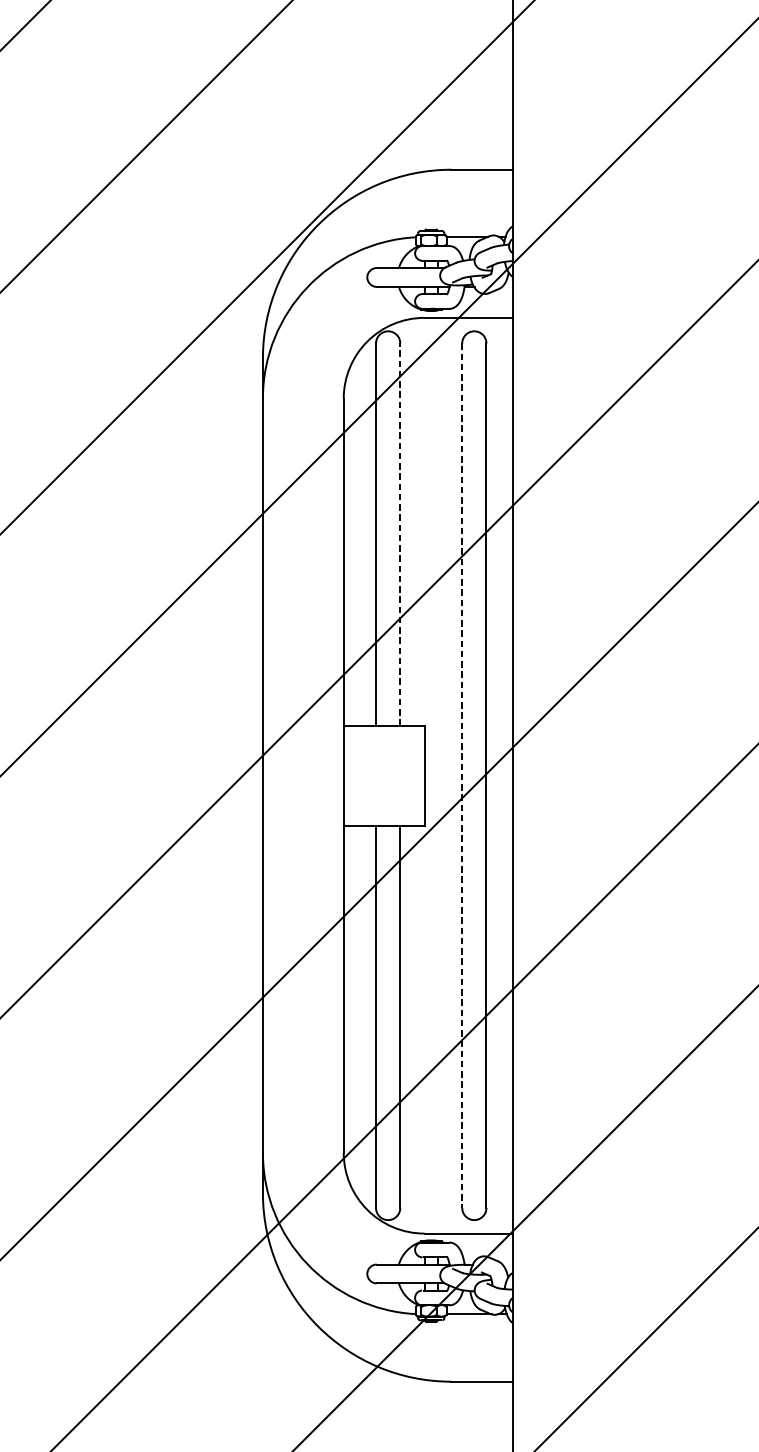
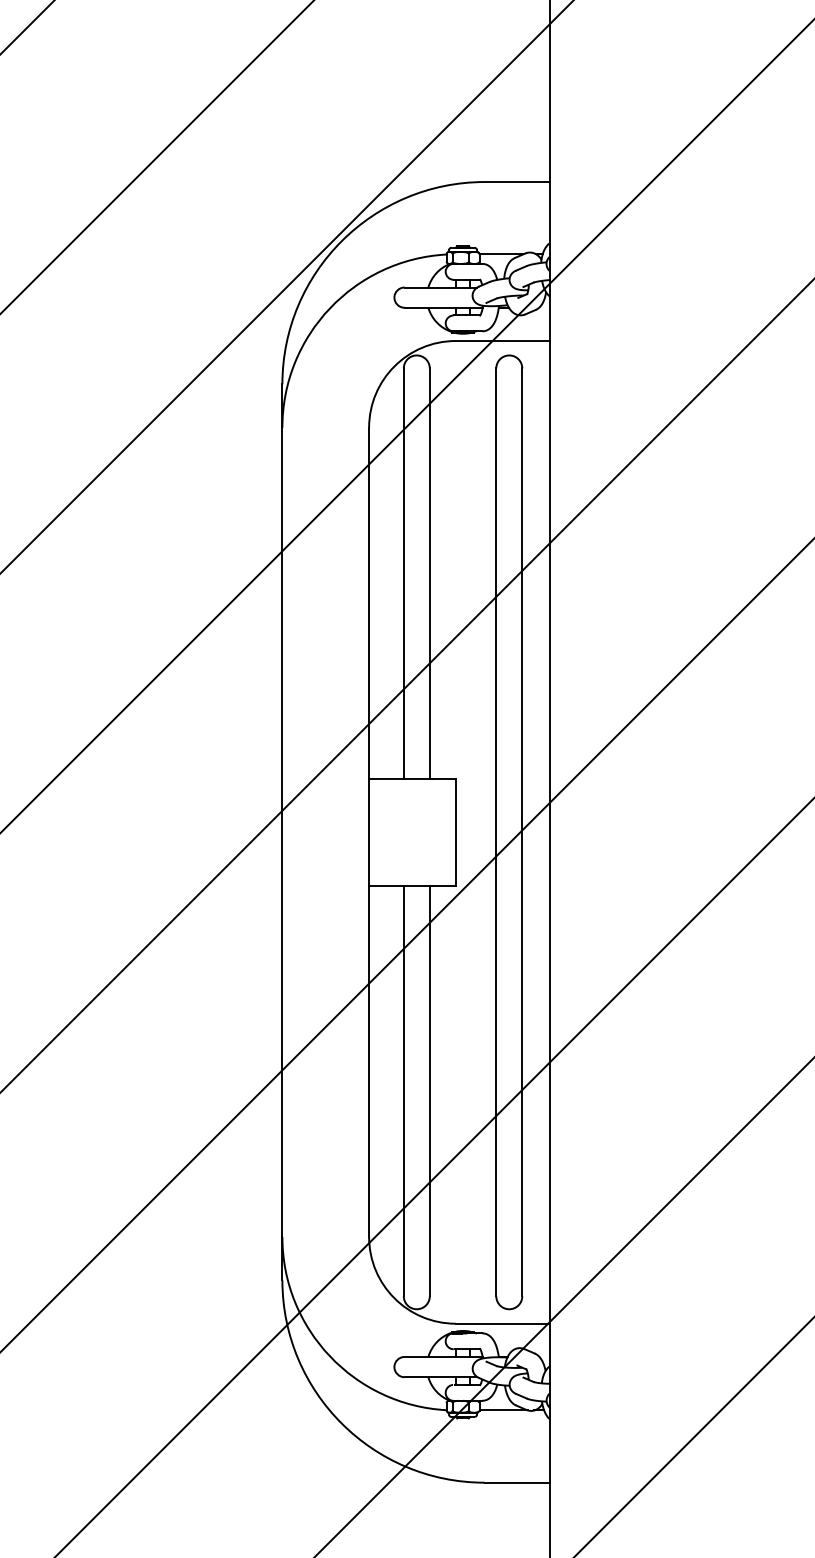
line: (399, 534) -> (429, 573), dashed -> solid
line: (462, 775) -> (496, 832), dashed -> solid

